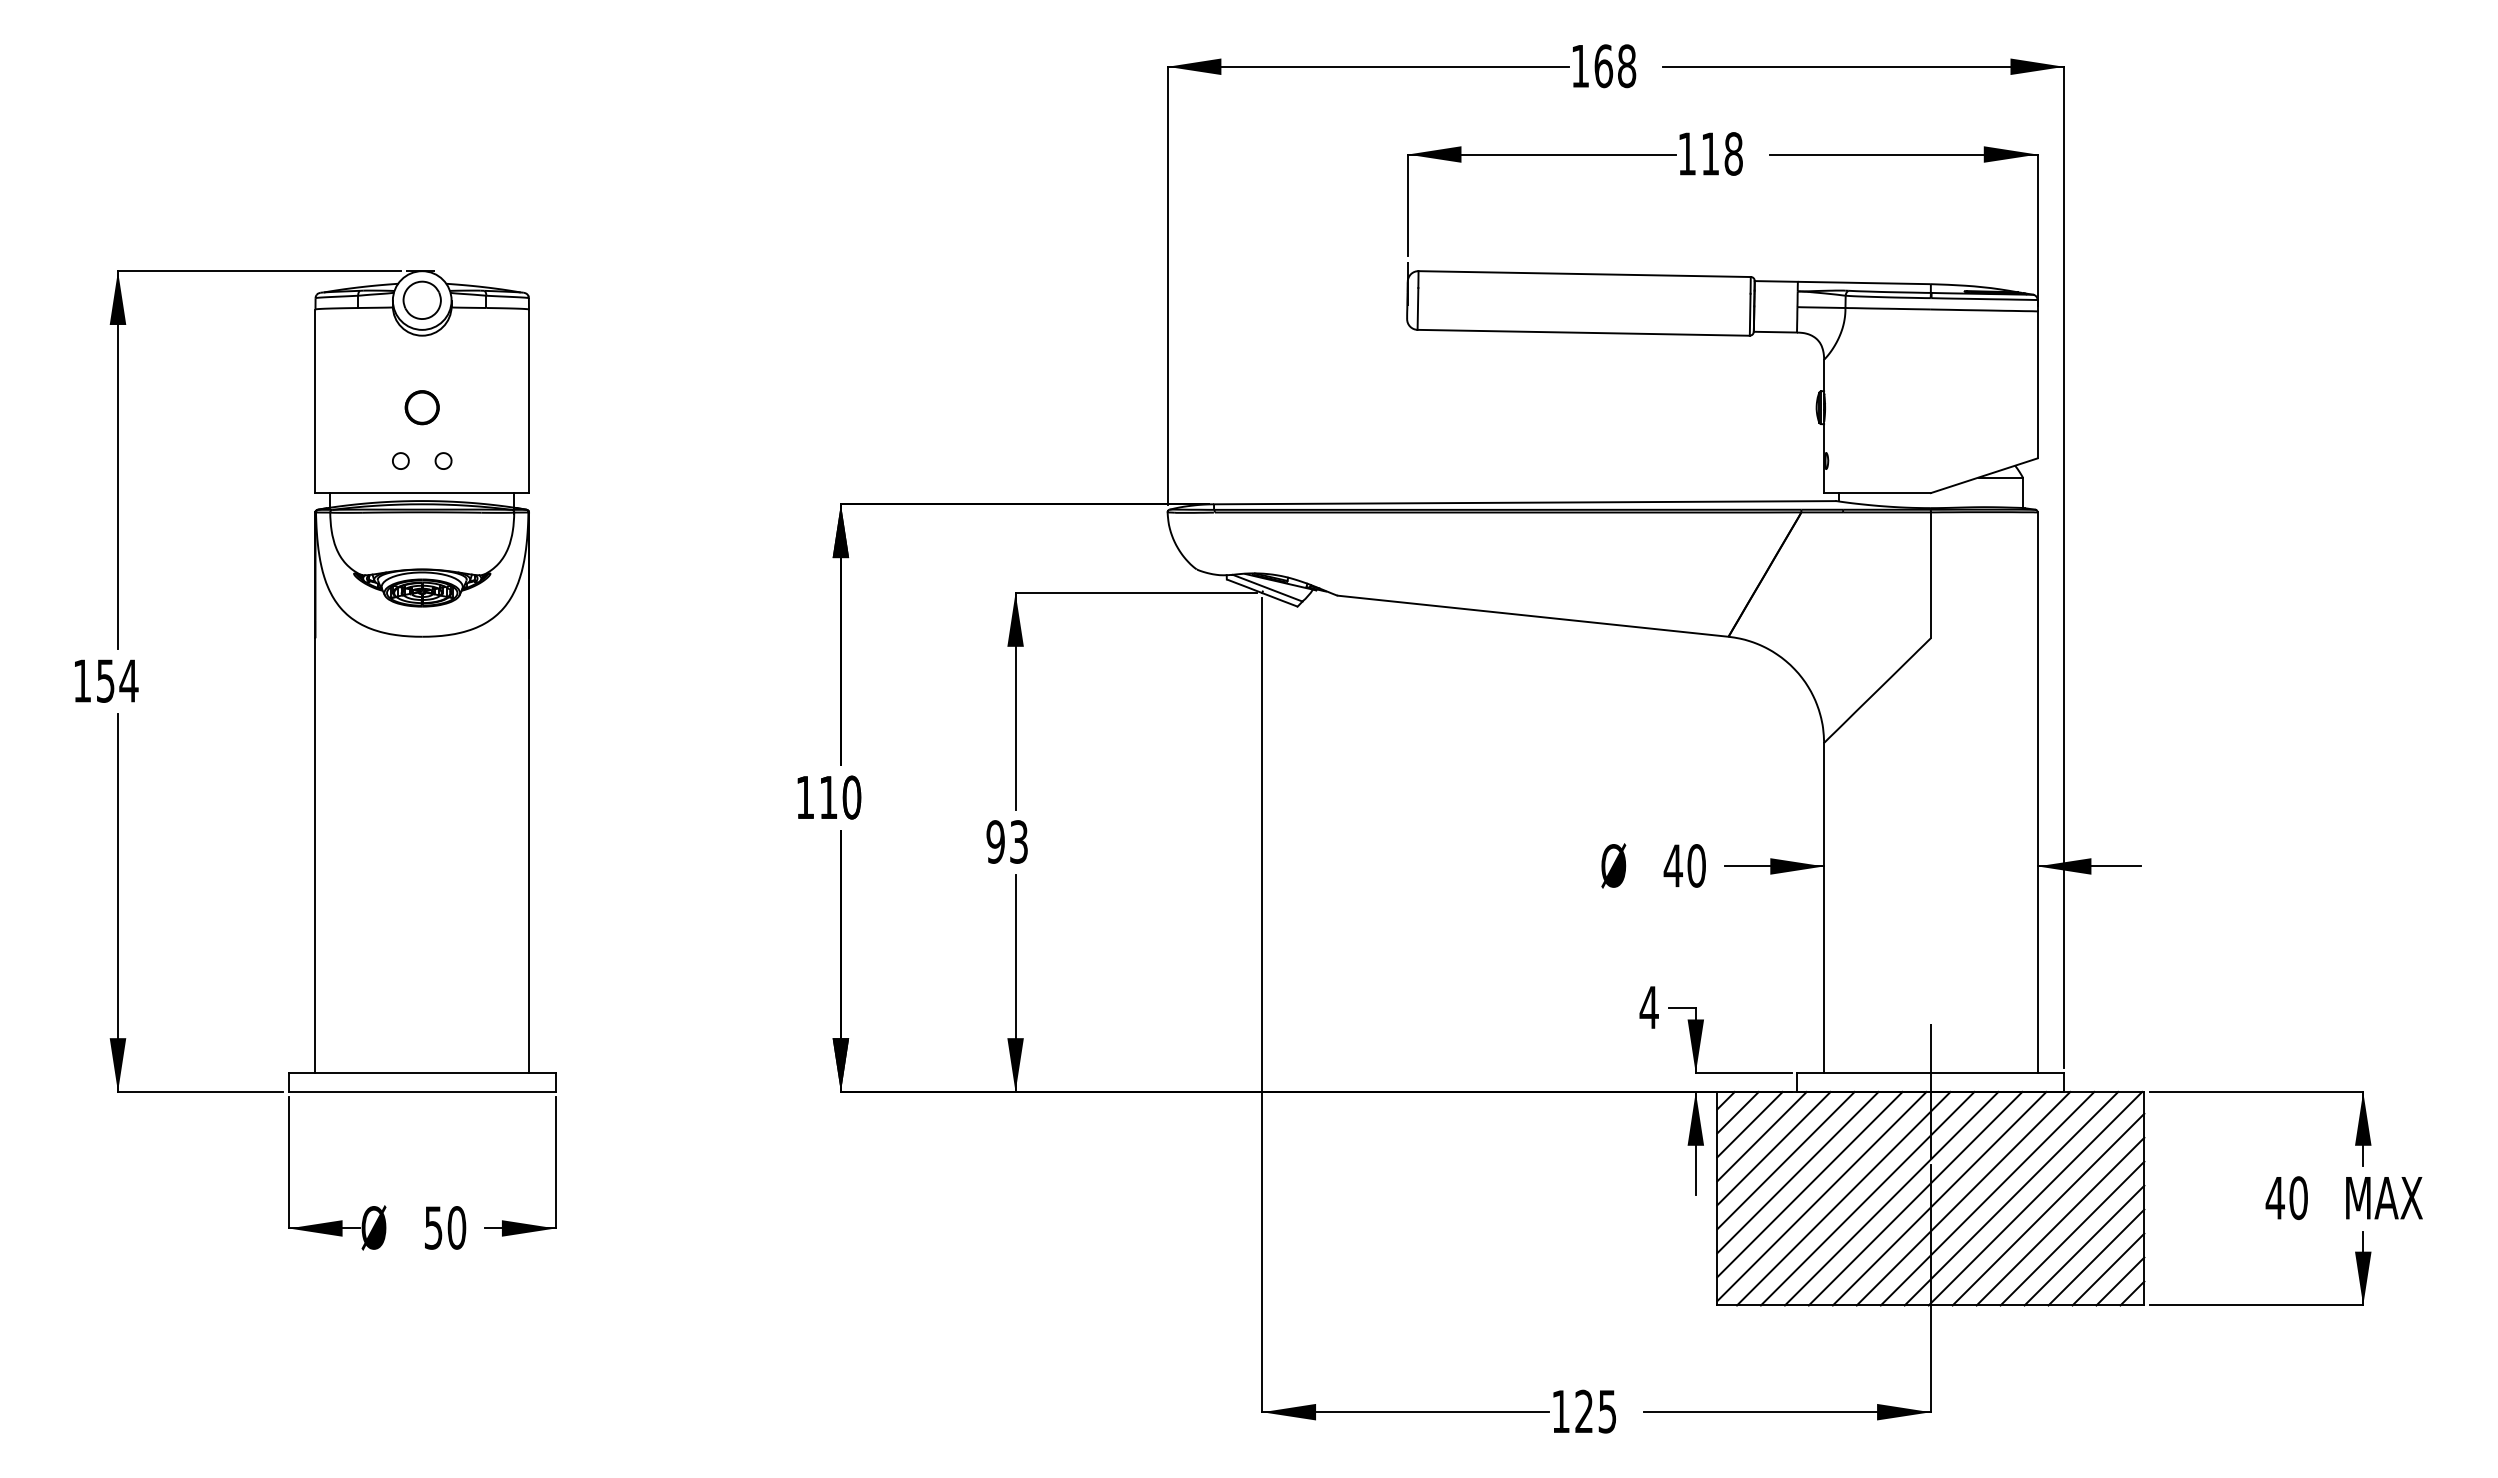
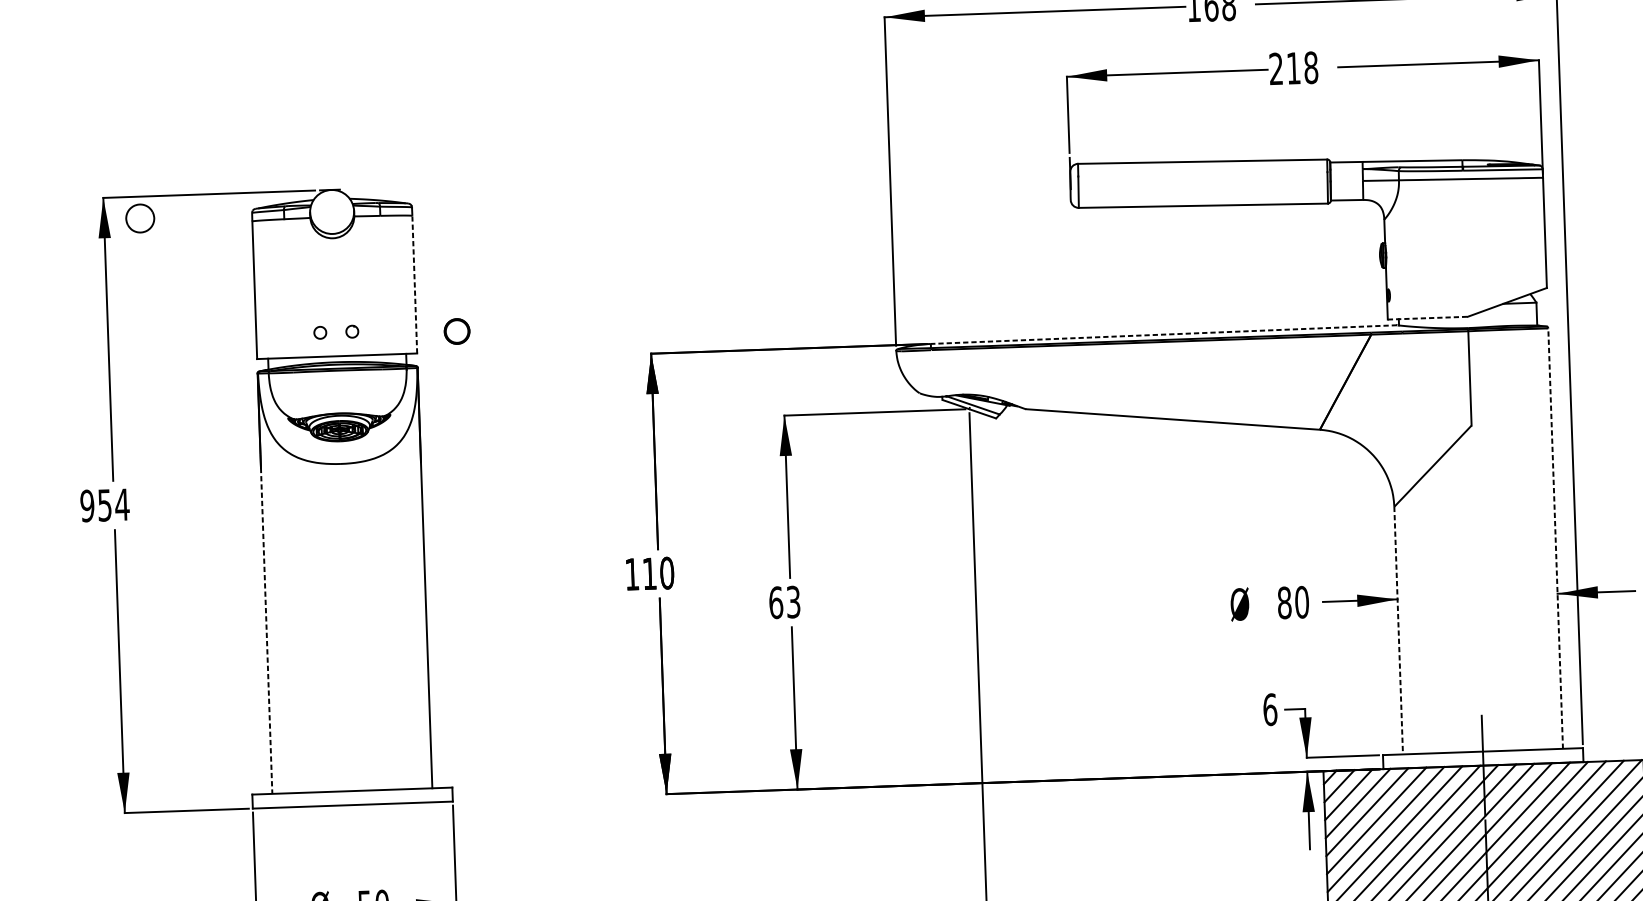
text: (1686, 153) -> (1275, 68), 118 -> 218
part: (421, 299) -> (139, 217), moved
line: (529, 401) -> (415, 284), solid -> dashed
part: (421, 407) -> (456, 331), moved
line: (1877, 493) -> (1427, 318), solid -> dashed
line: (1524, 502) -> (1163, 334), solid -> dashed
text: (82, 680) -> (87, 505), 154 -> 954
line: (2037, 792) -> (1555, 538), solid -> dashed
text: (995, 841) -> (775, 602), 93 -> 63
line: (315, 855) -> (266, 630), solid -> dashed
text: (1673, 865) -> (1284, 602), 40 -> 80
line: (1824, 908) -> (1398, 630), solid -> dashed
text: (1648, 1007) -> (1269, 709), 4 -> 6

